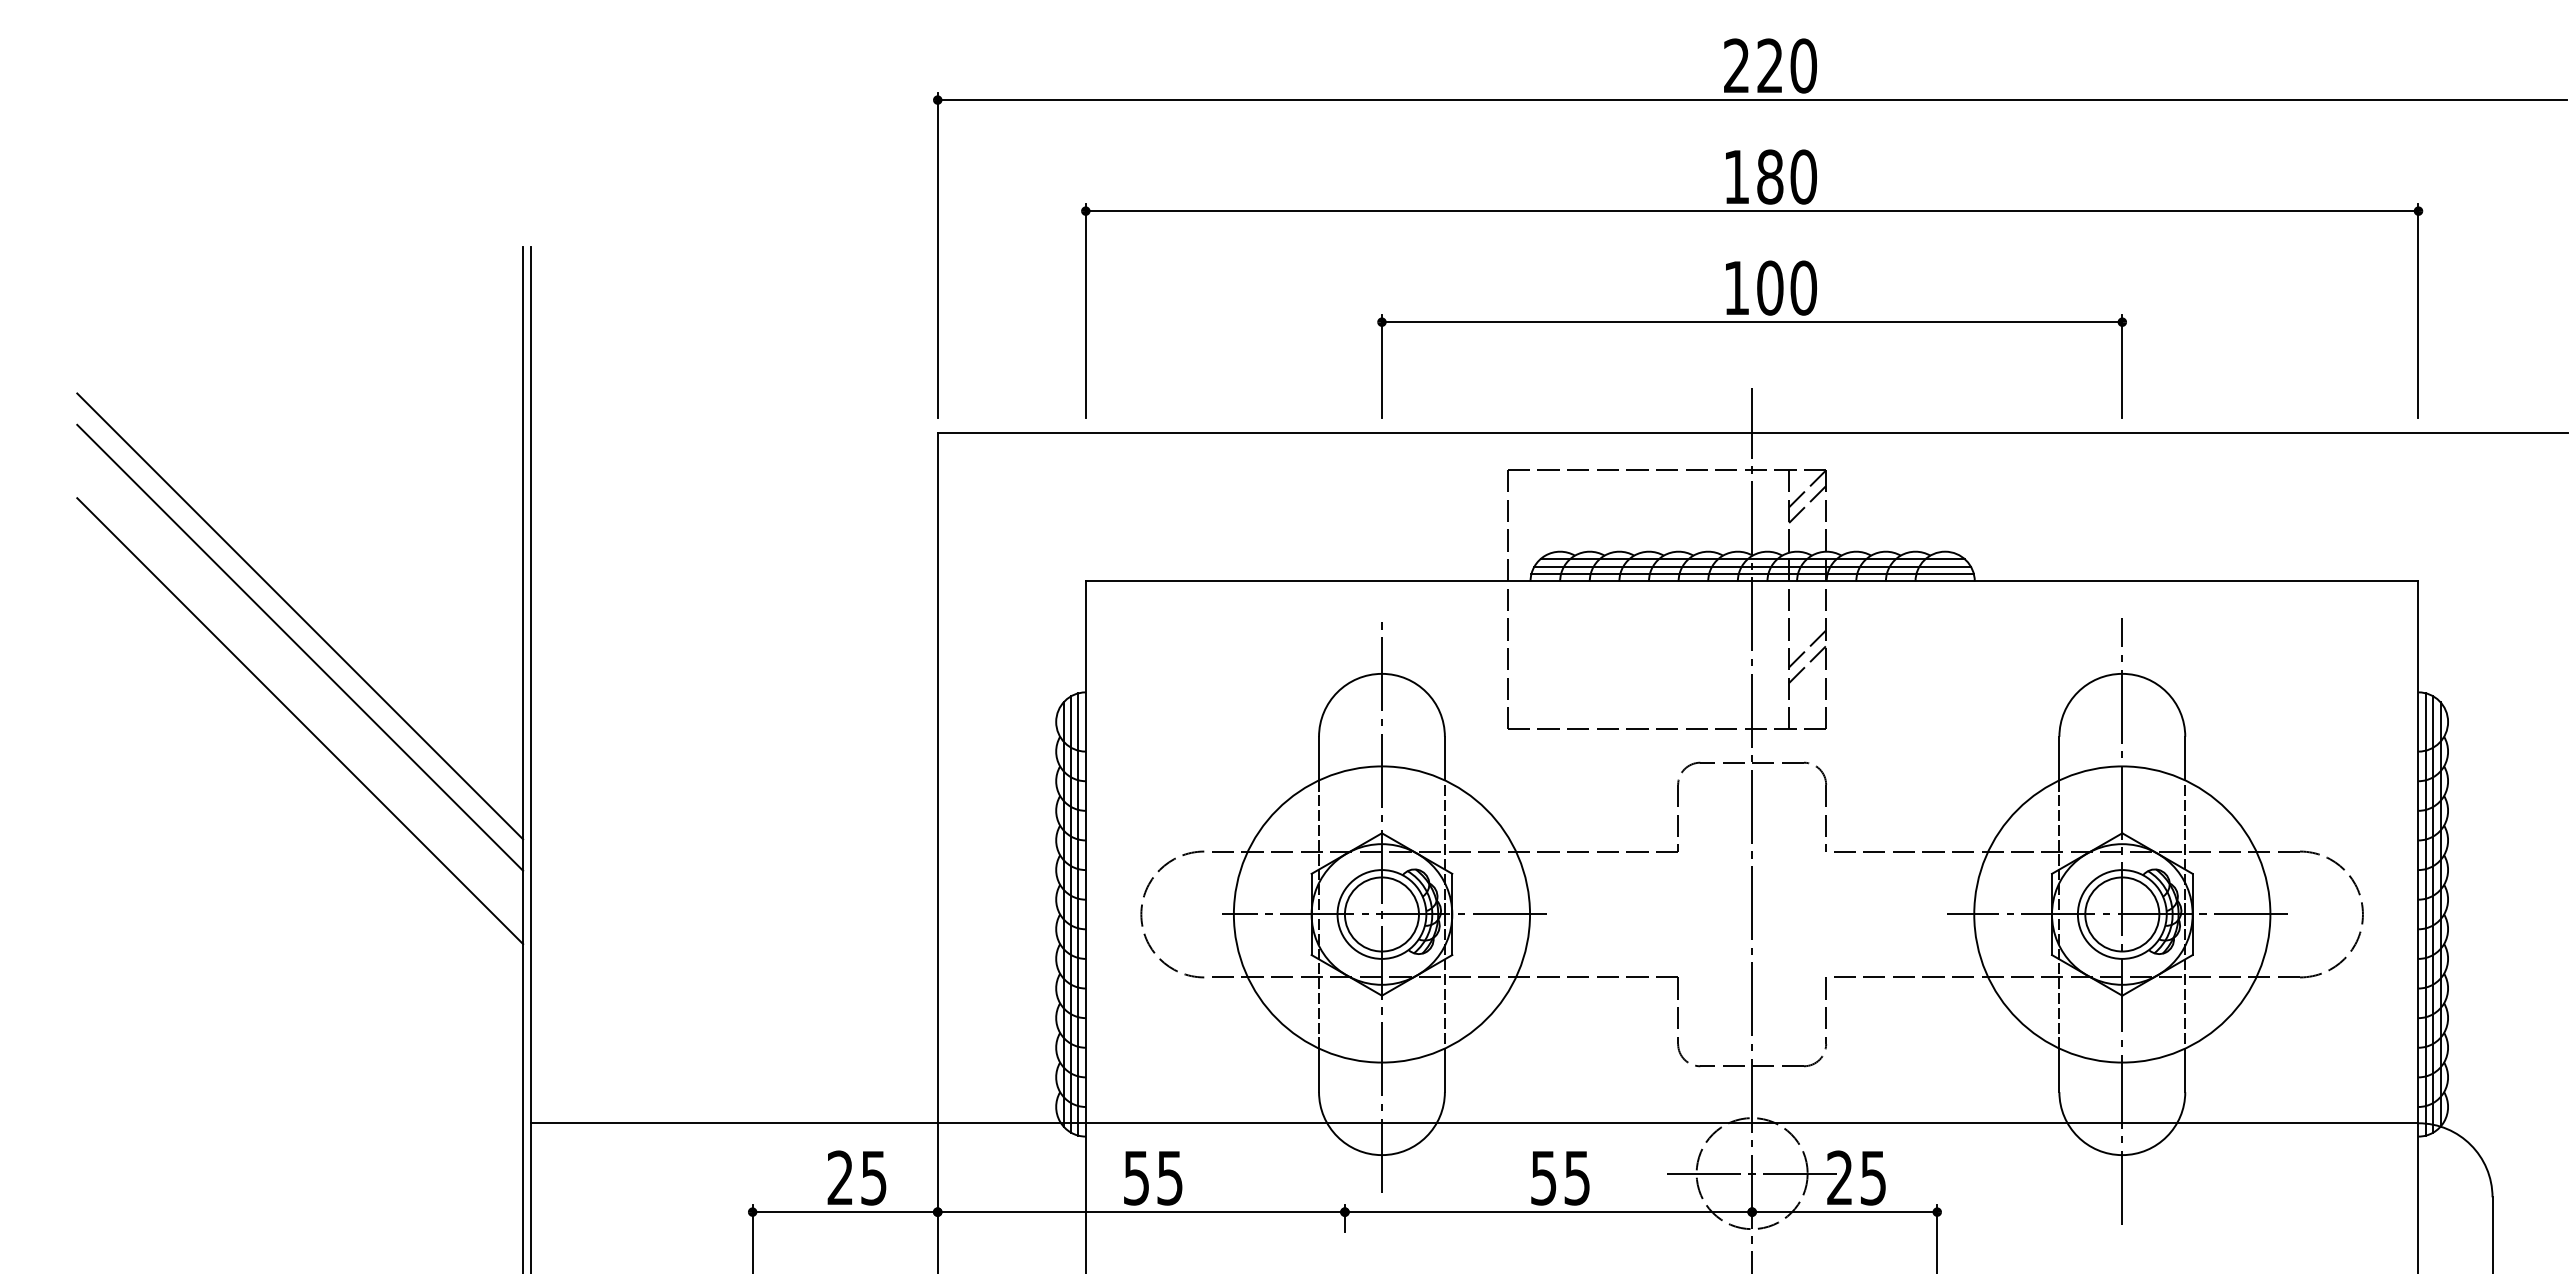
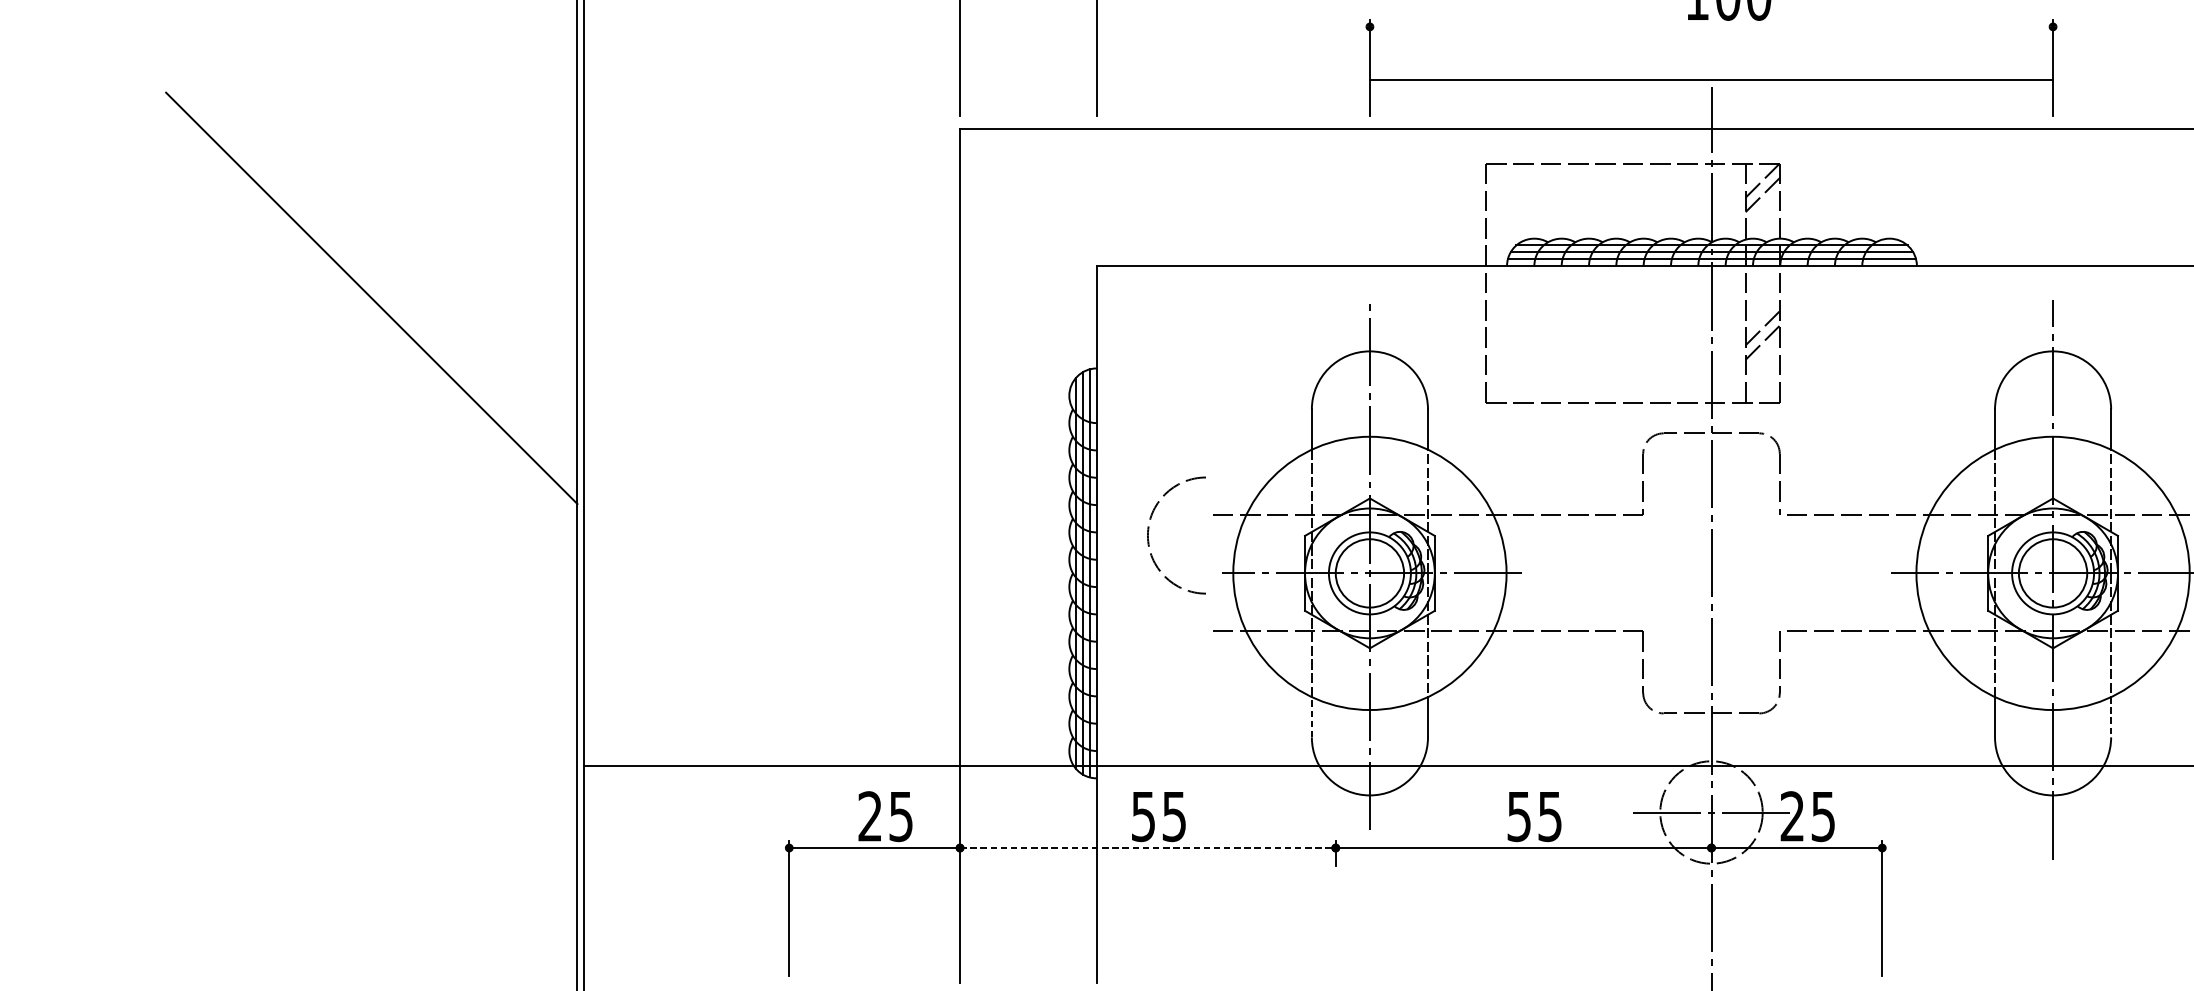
line: (1751, 322) -> (1710, 80), moved
line: (300, 647) -> (372, 327), removed
line: (300, 721) -> (372, 395), removed
arc: (1142, 914) -> (1148, 535), moved
line: (1319, 1070) -> (1312, 717), solid -> dashed
line: (2185, 1070) -> (2111, 717), solid -> dashed
line: (1141, 1212) -> (1148, 848), solid -> dashed

